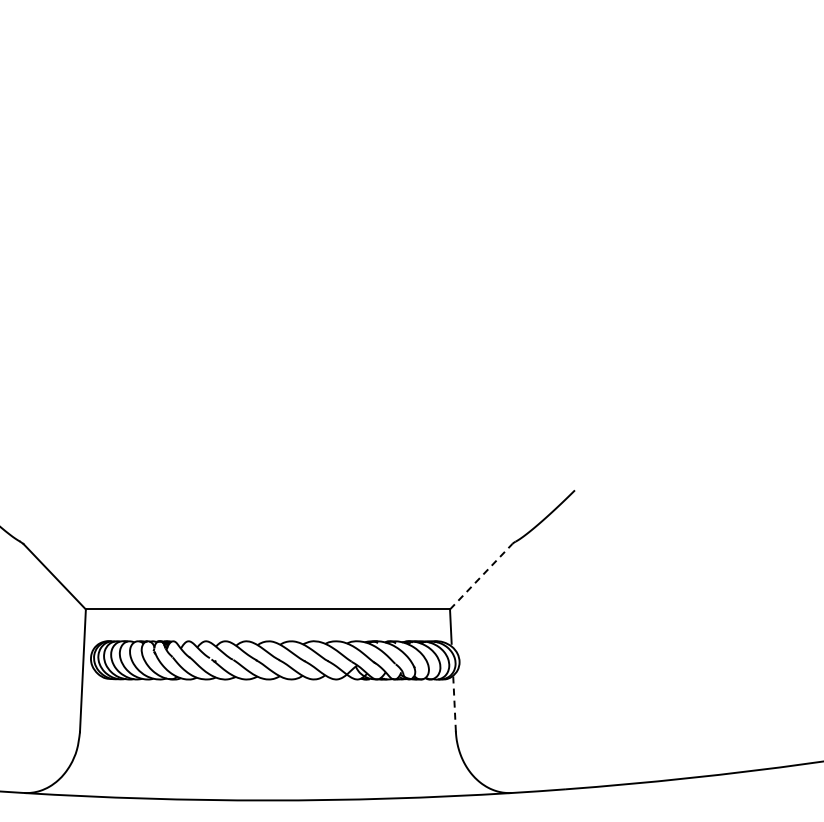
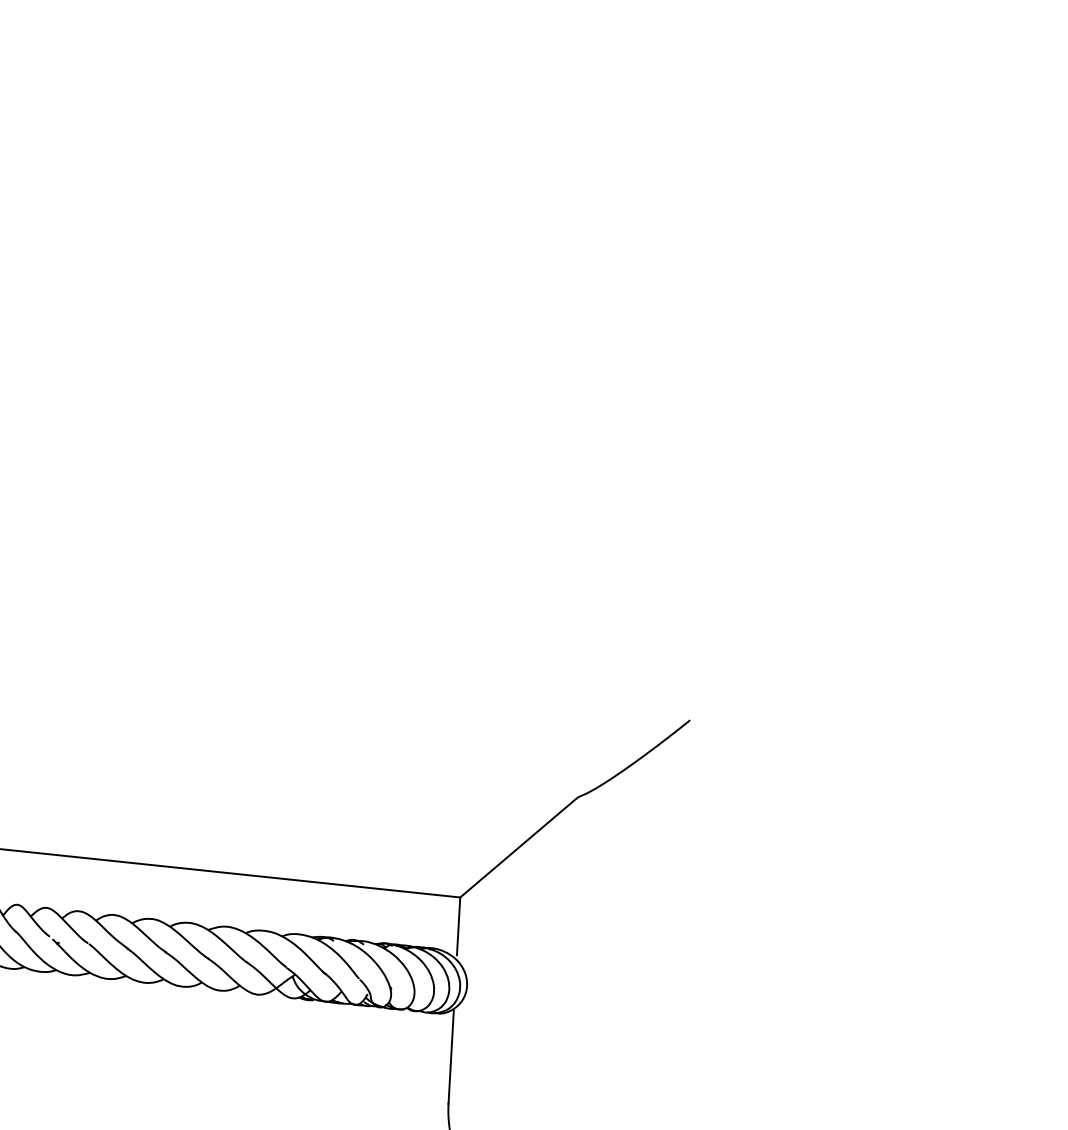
line: (481, 576) -> (518, 847), dashed -> solid
line: (454, 703) -> (451, 1055), dashed -> solid

